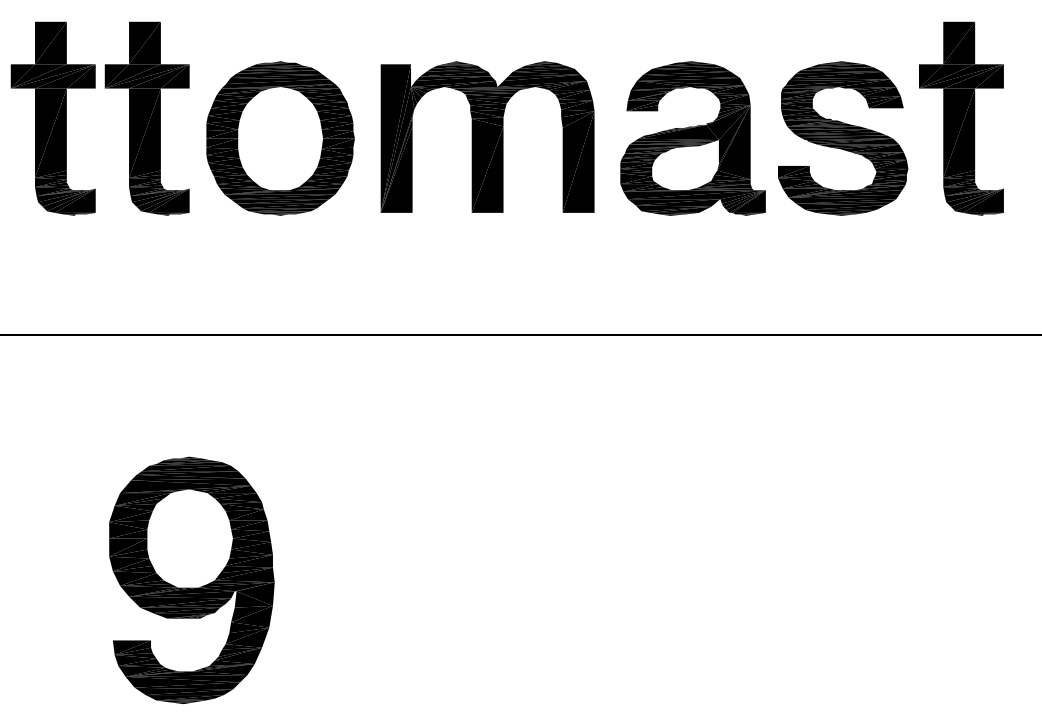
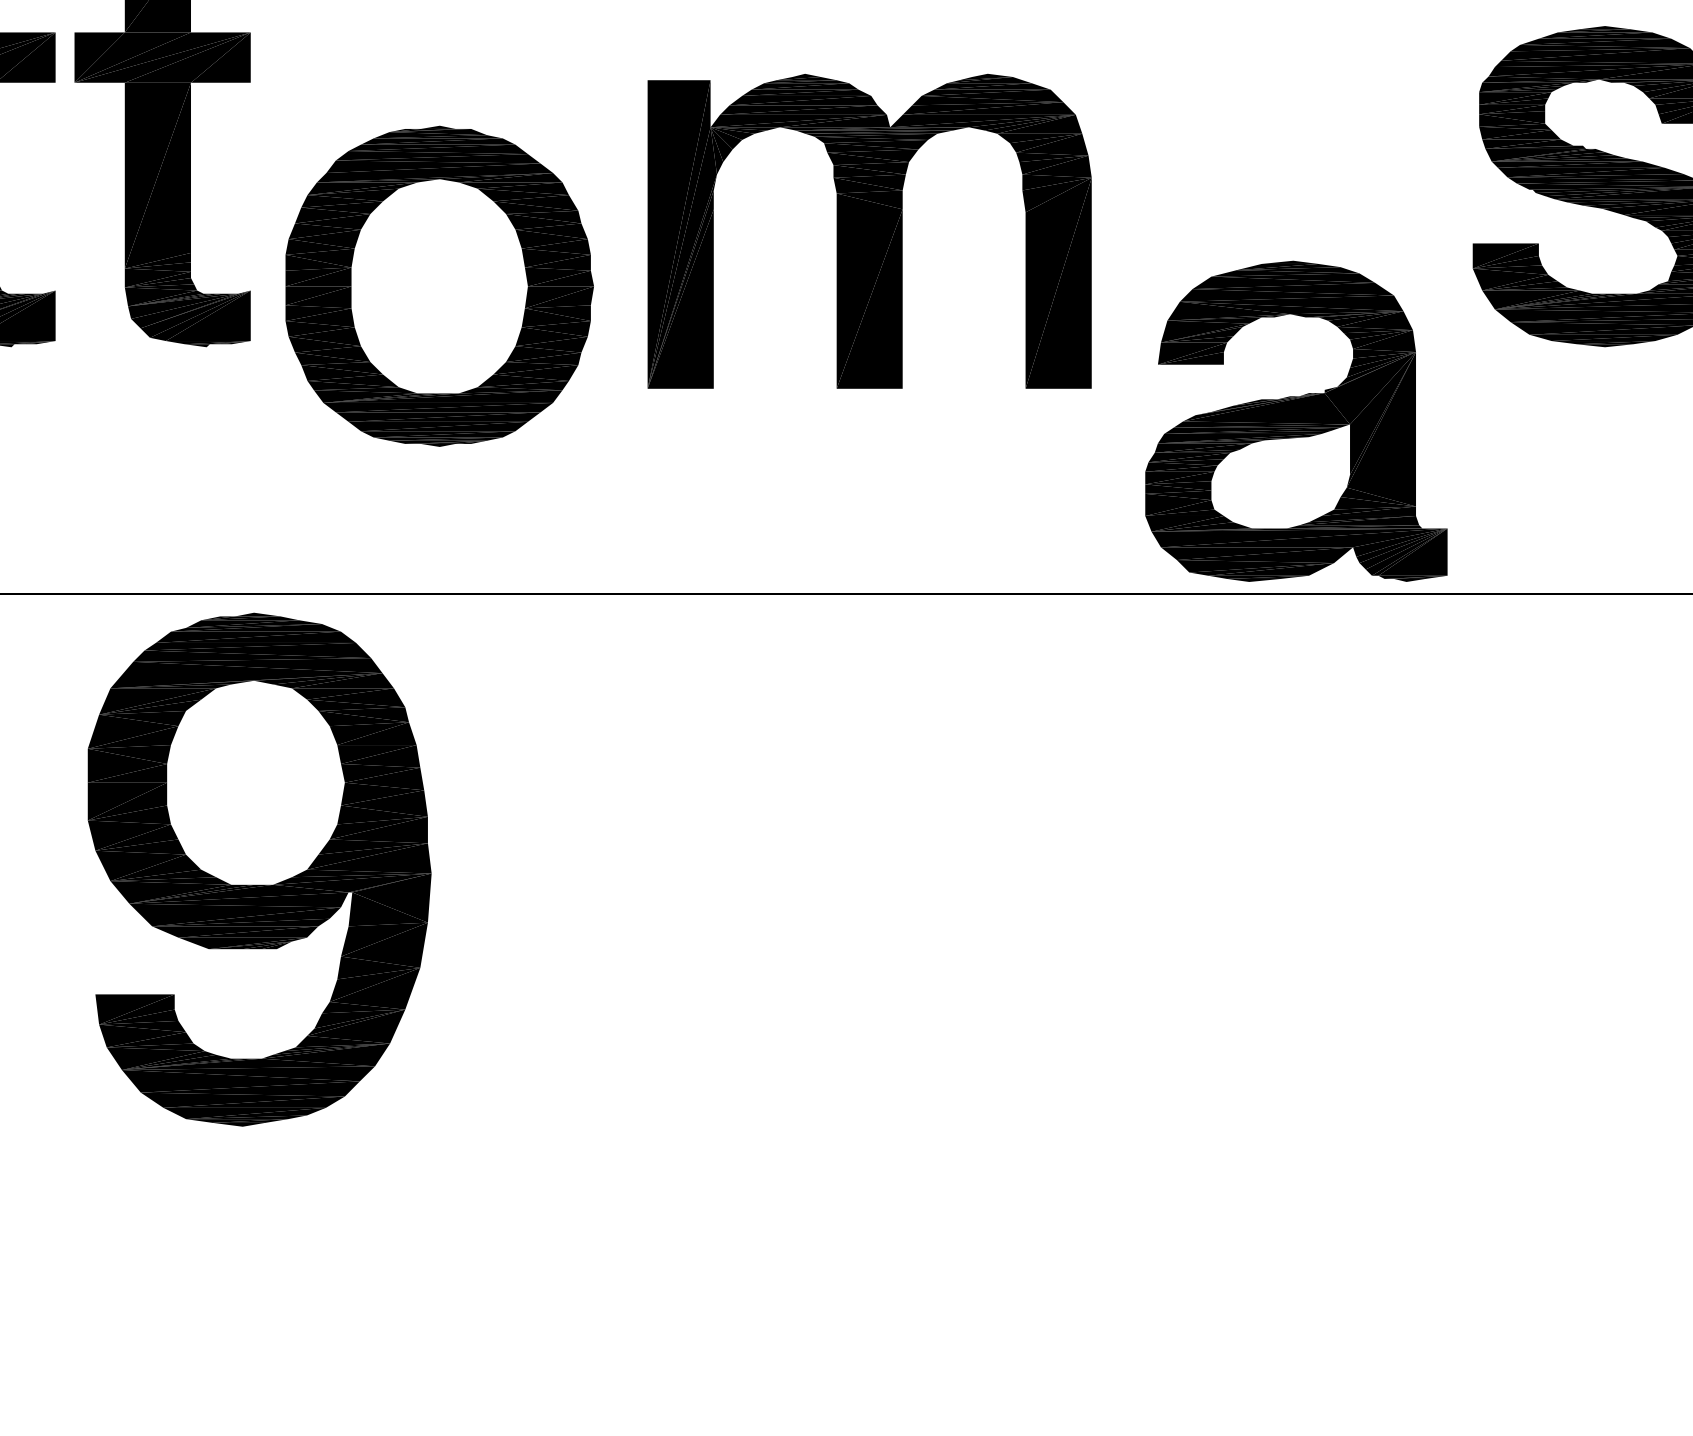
part: (487, 136) -> (869, 230), moved
part: (280, 138) -> (439, 286), moved
part: (692, 138) -> (1295, 421), moved
part: (191, 580) -> (258, 869), moved

